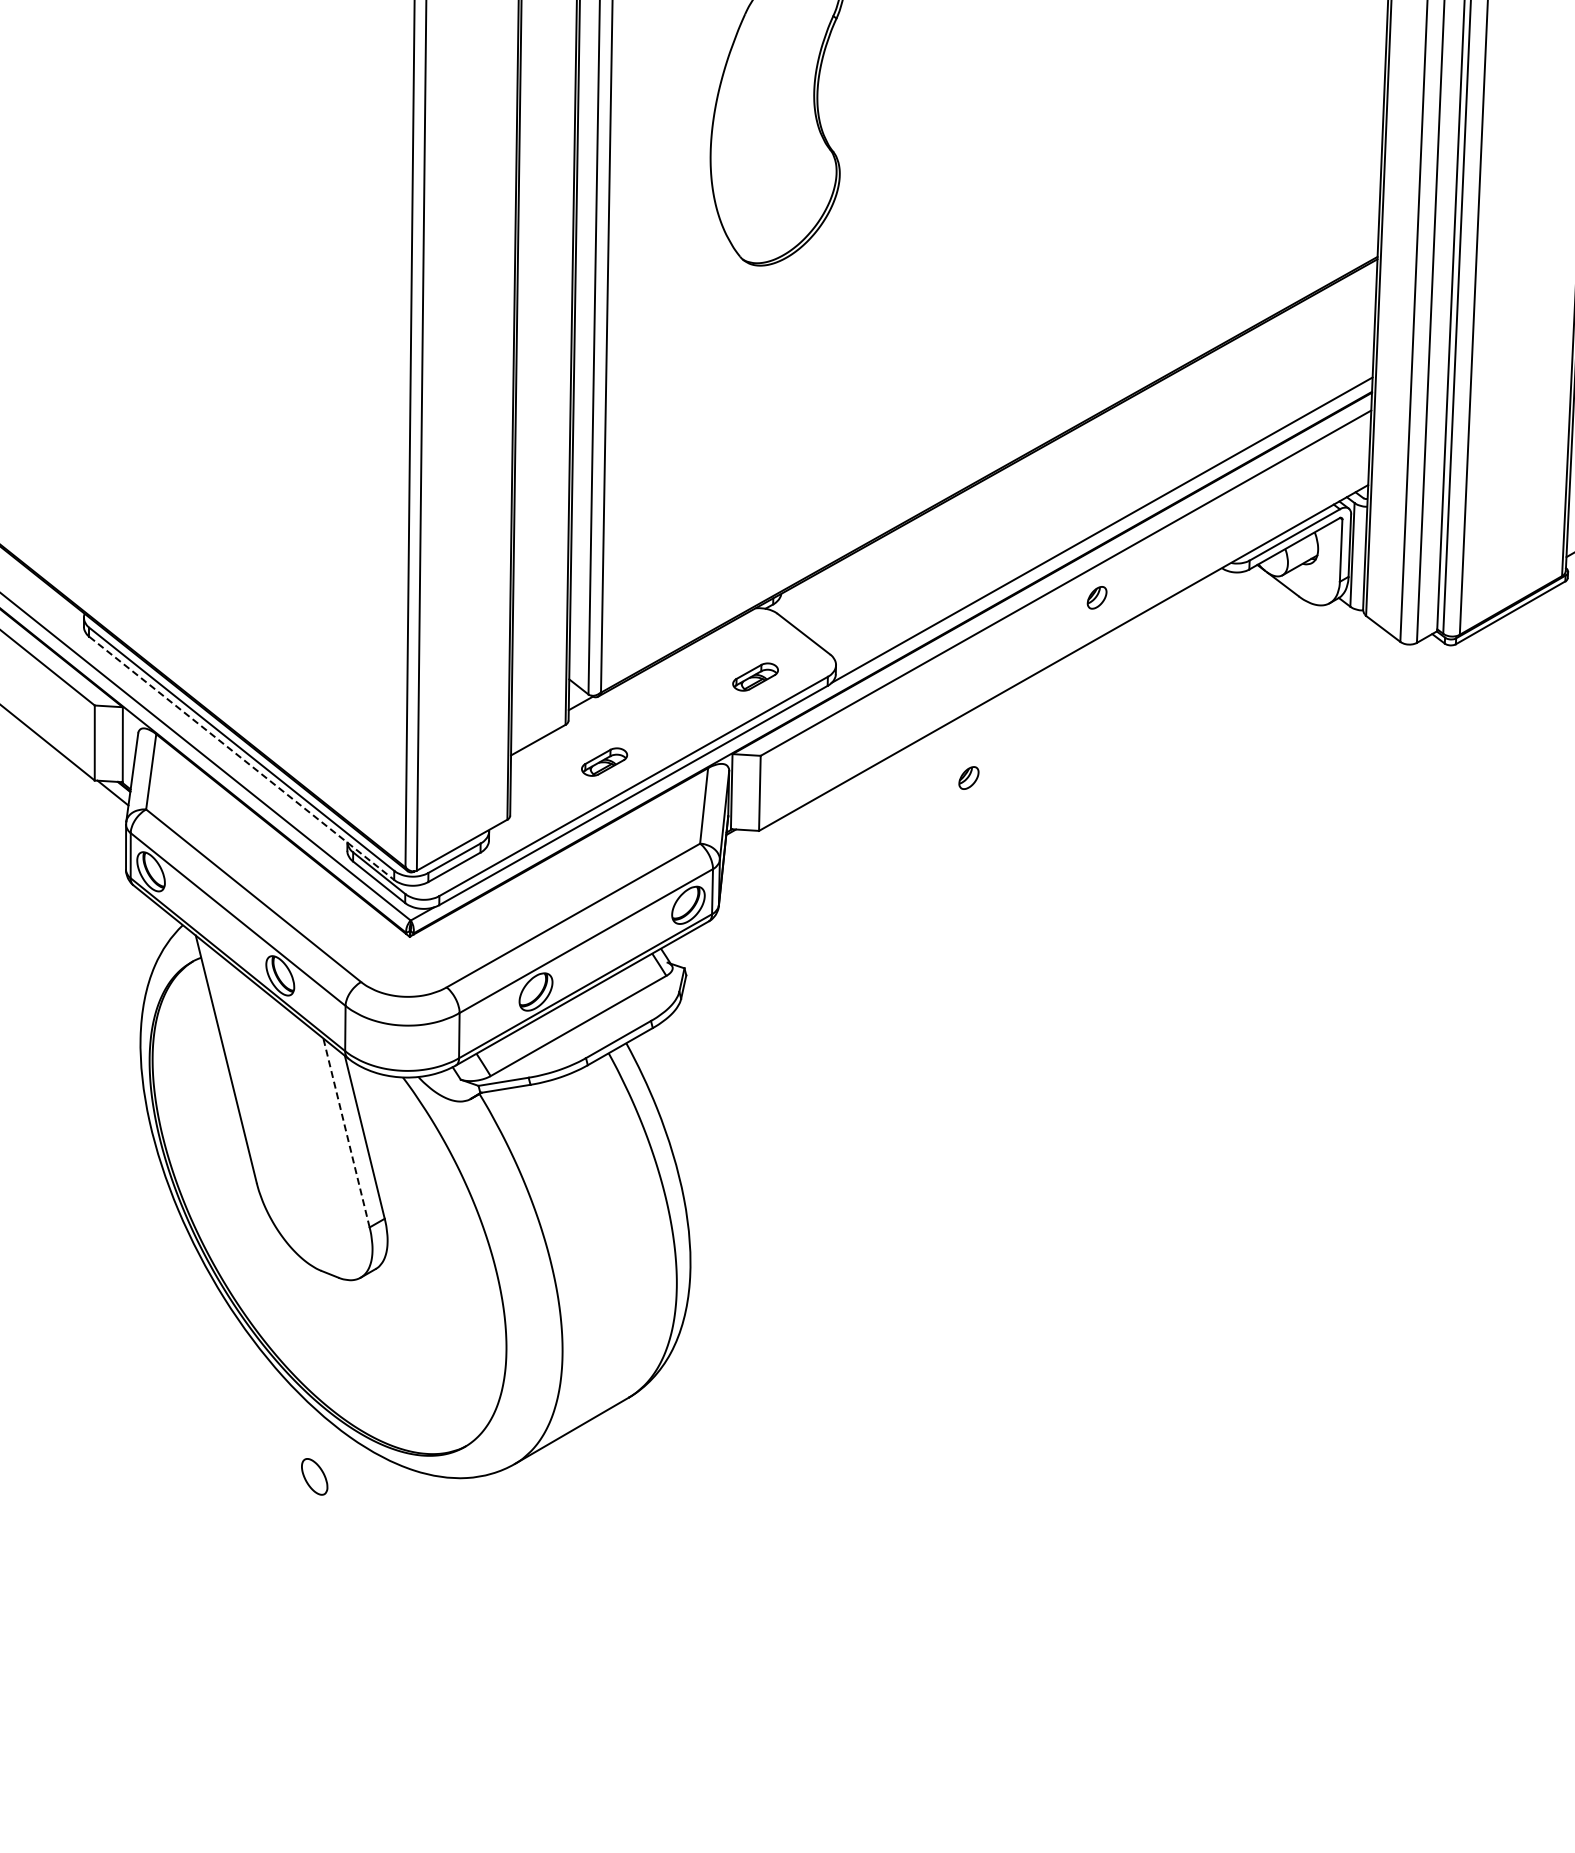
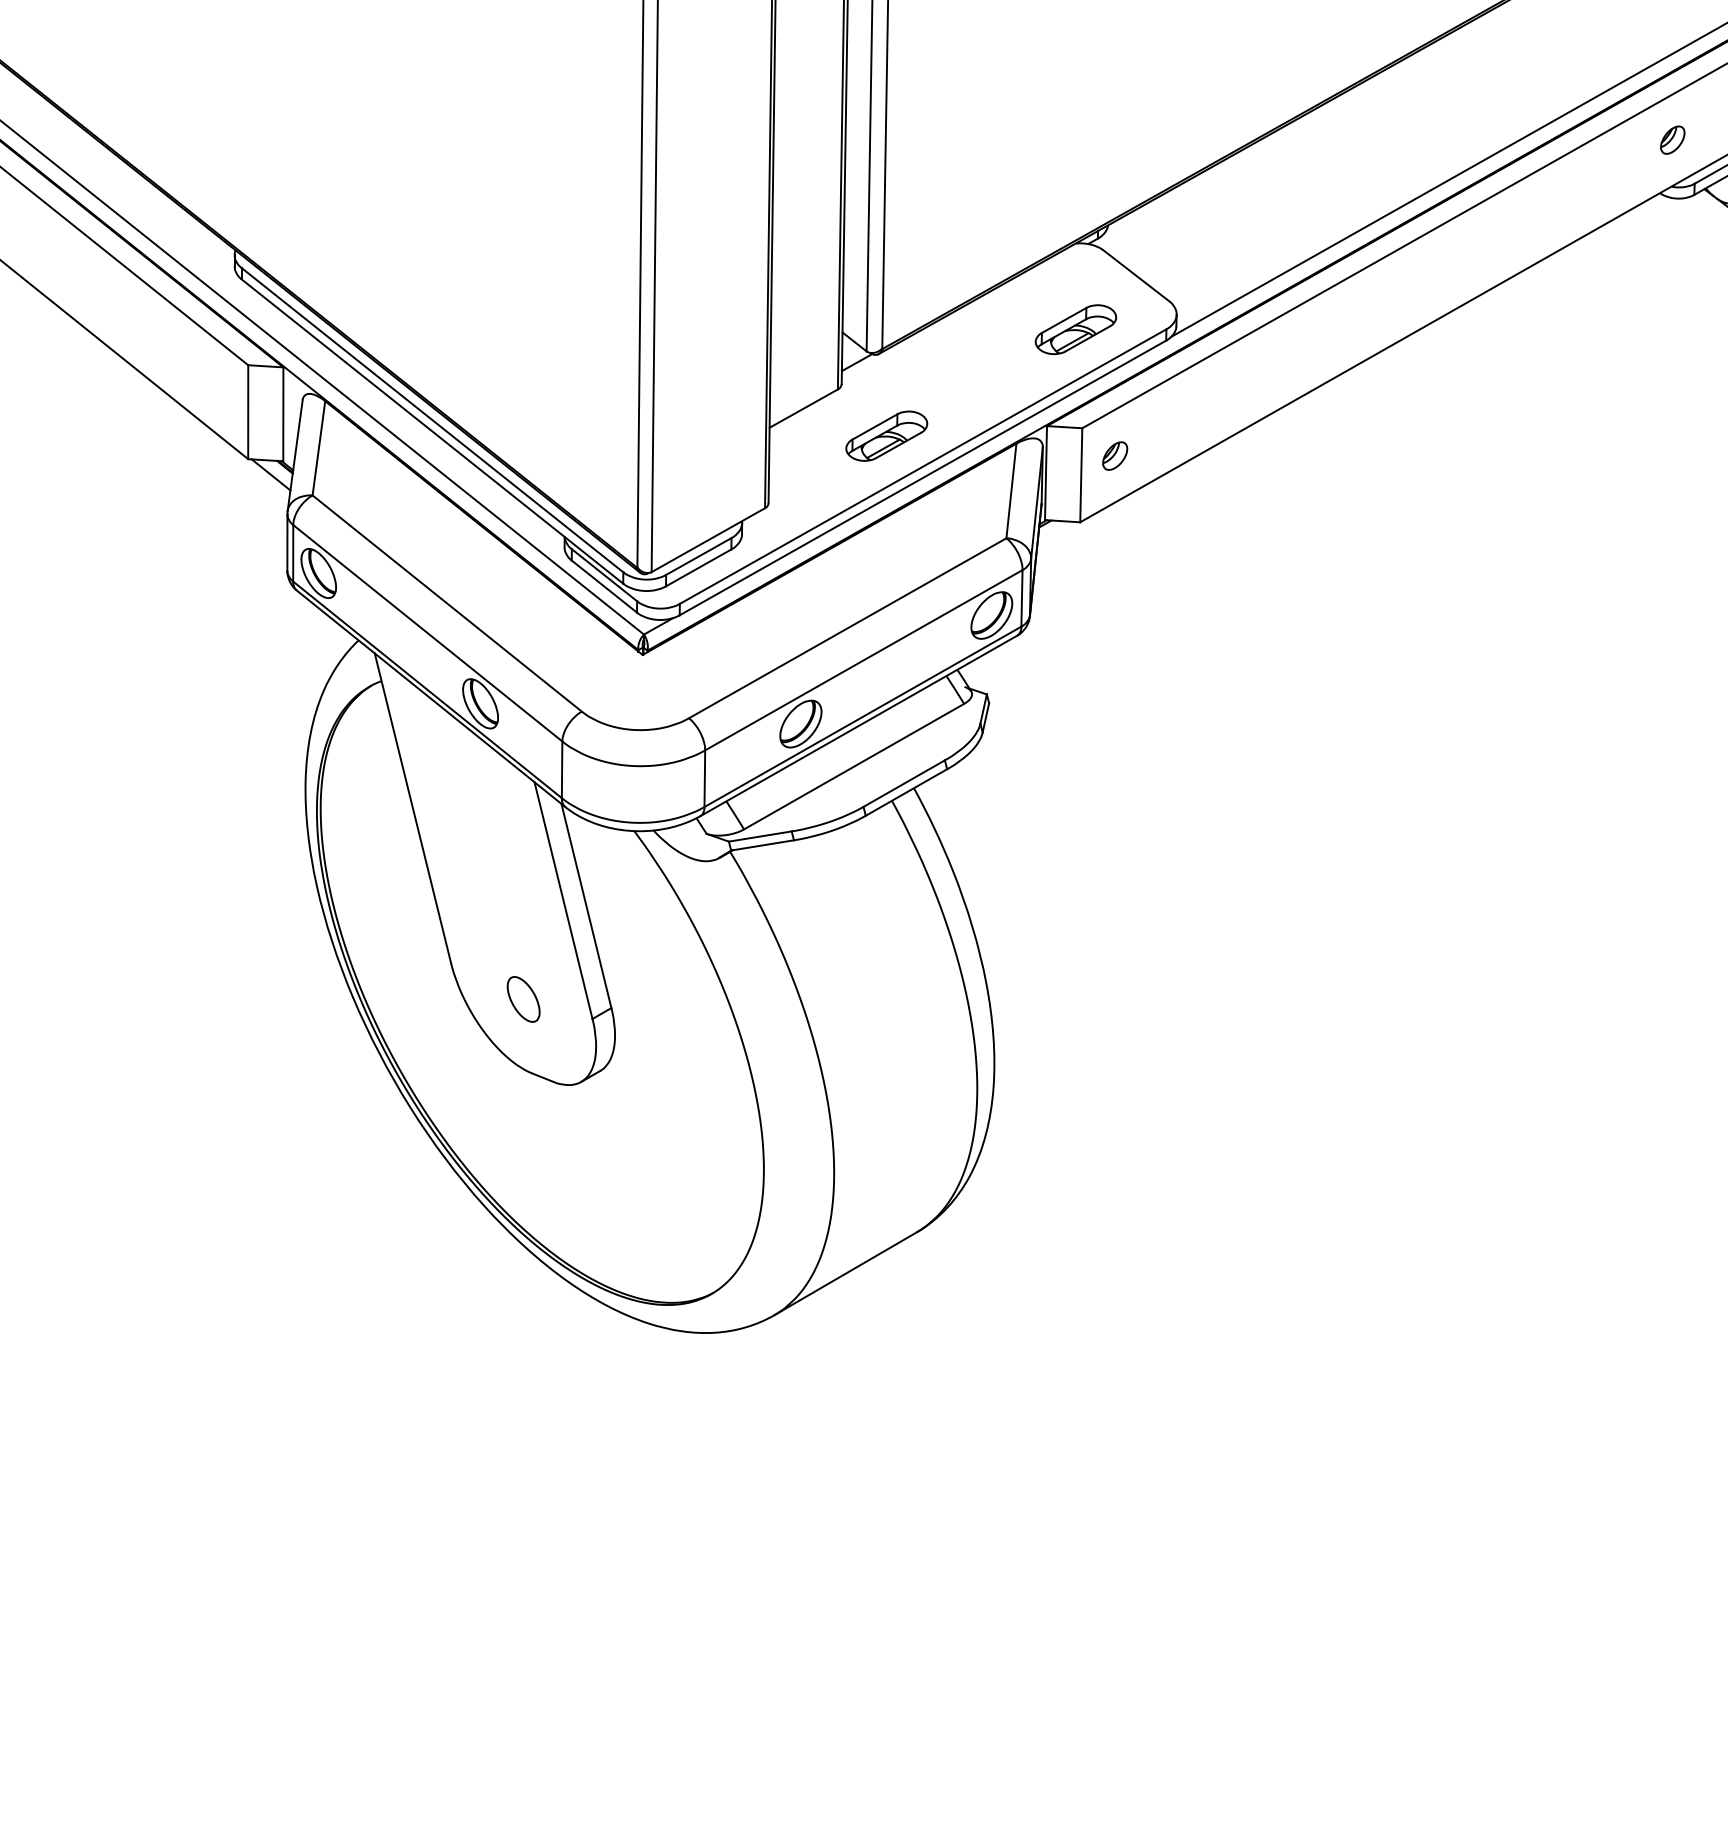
part: (1096, 597) -> (1671, 139), moved
part: (755, 676) -> (1075, 328), size x1.43
line: (241, 758) -> (432, 431), dashed -> solid
part: (604, 761) -> (886, 435), size x1.43
part: (968, 777) -> (1114, 455), moved
line: (346, 1132) -> (563, 900), dashed -> solid
part: (314, 1476) -> (523, 998), moved

